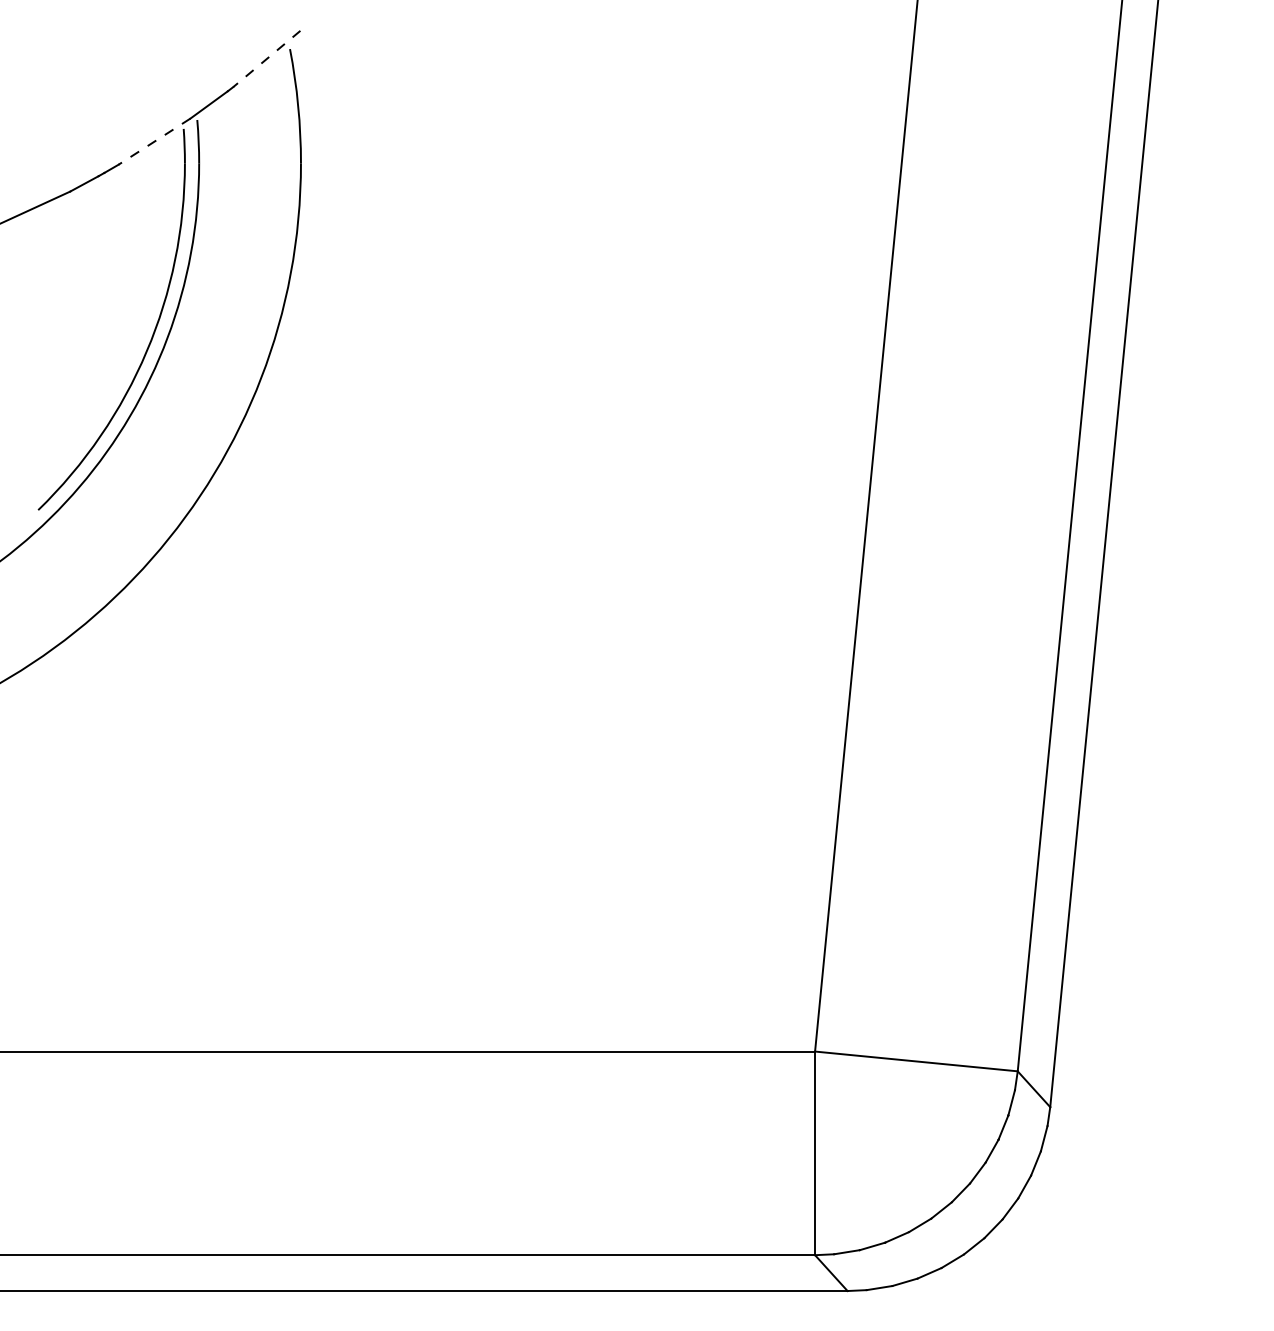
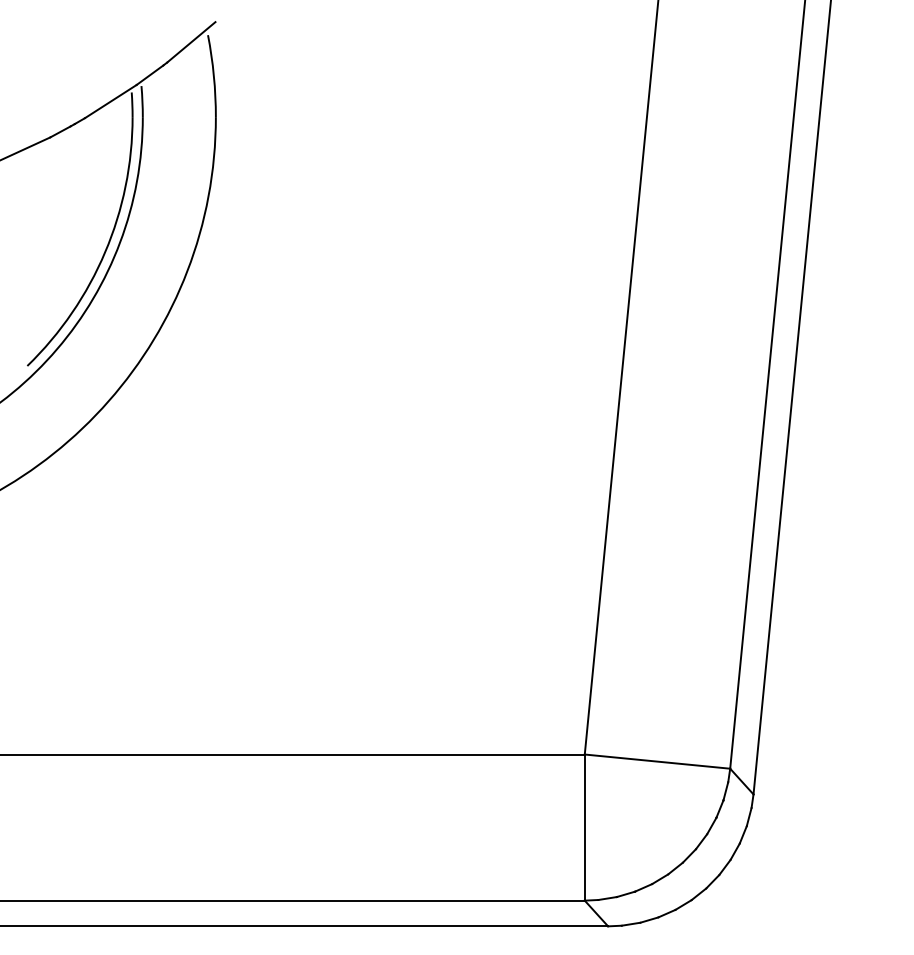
line: (265, 59) -> (190, 42), dashed -> solid
line: (154, 141) -> (110, 101), dashed -> solid

